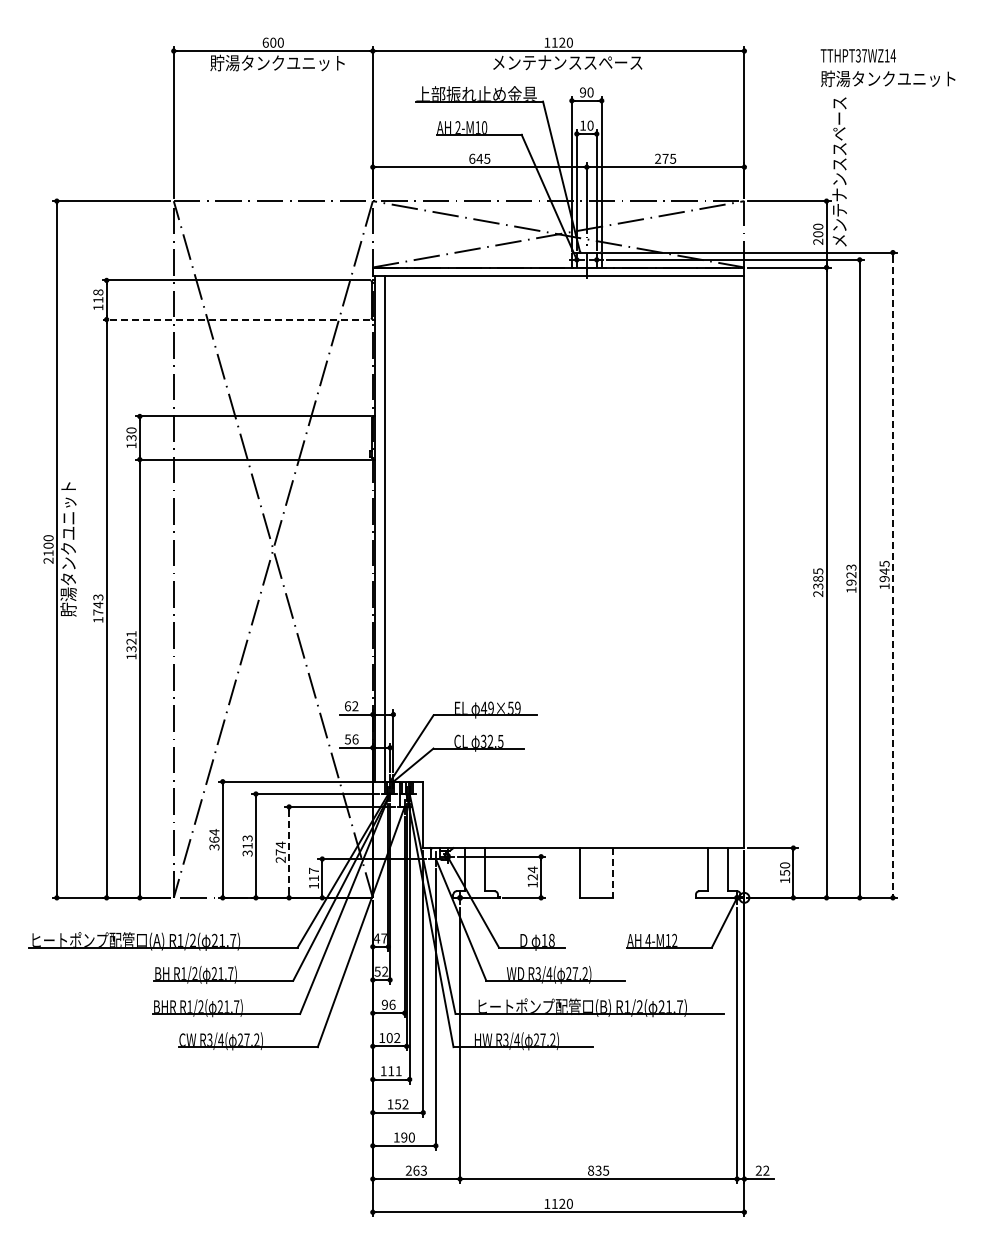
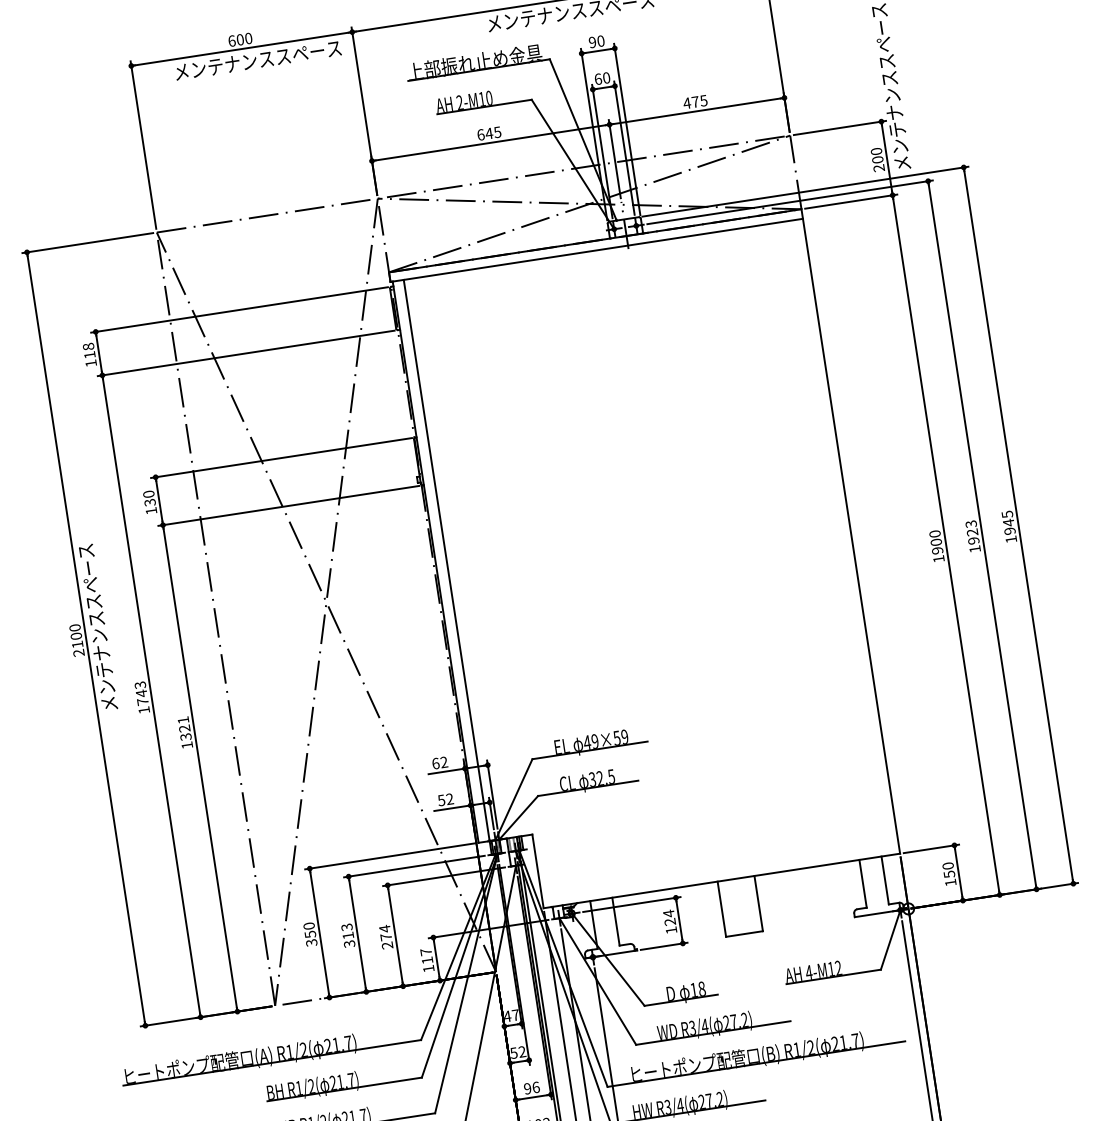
text: (285, 62) -> (257, 59), 貯湯タンクユニット -> メンテナンススペース
text: (583, 125) -> (598, 78), 10 -> 60
text: (657, 158) -> (686, 103), 275 -> 475
line: (236, 319) -> (246, 353), dashed -> solid
text: (68, 541) -> (97, 628), 貯湯タンクユニット -> メンテナンススペース
line: (892, 575) -> (1018, 525), dashed -> solid
text: (818, 582) -> (937, 546), 2385 -> 1900
text: (355, 739) -> (449, 799), 56 -> 52
text: (214, 835) -> (309, 929), 364 -> 350
line: (289, 852) -> (395, 935), dashed -> solid
line: (613, 872) -> (758, 903), dashed -> solid

